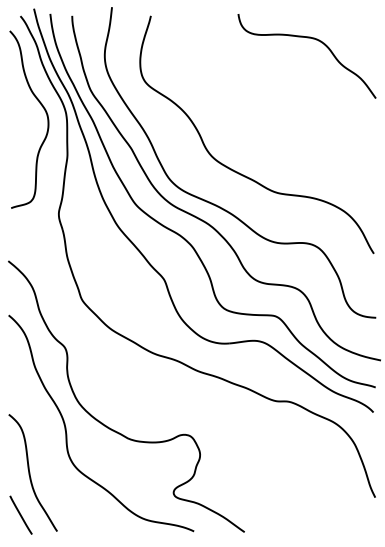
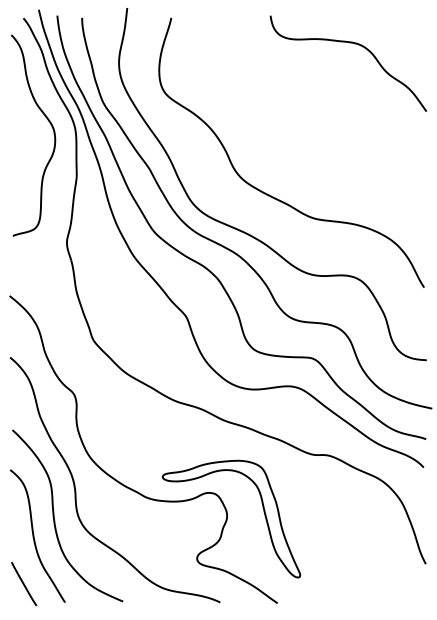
part: (231, 449) -> (262, 509), added
part: (48, 455) -> (55, 516), added

